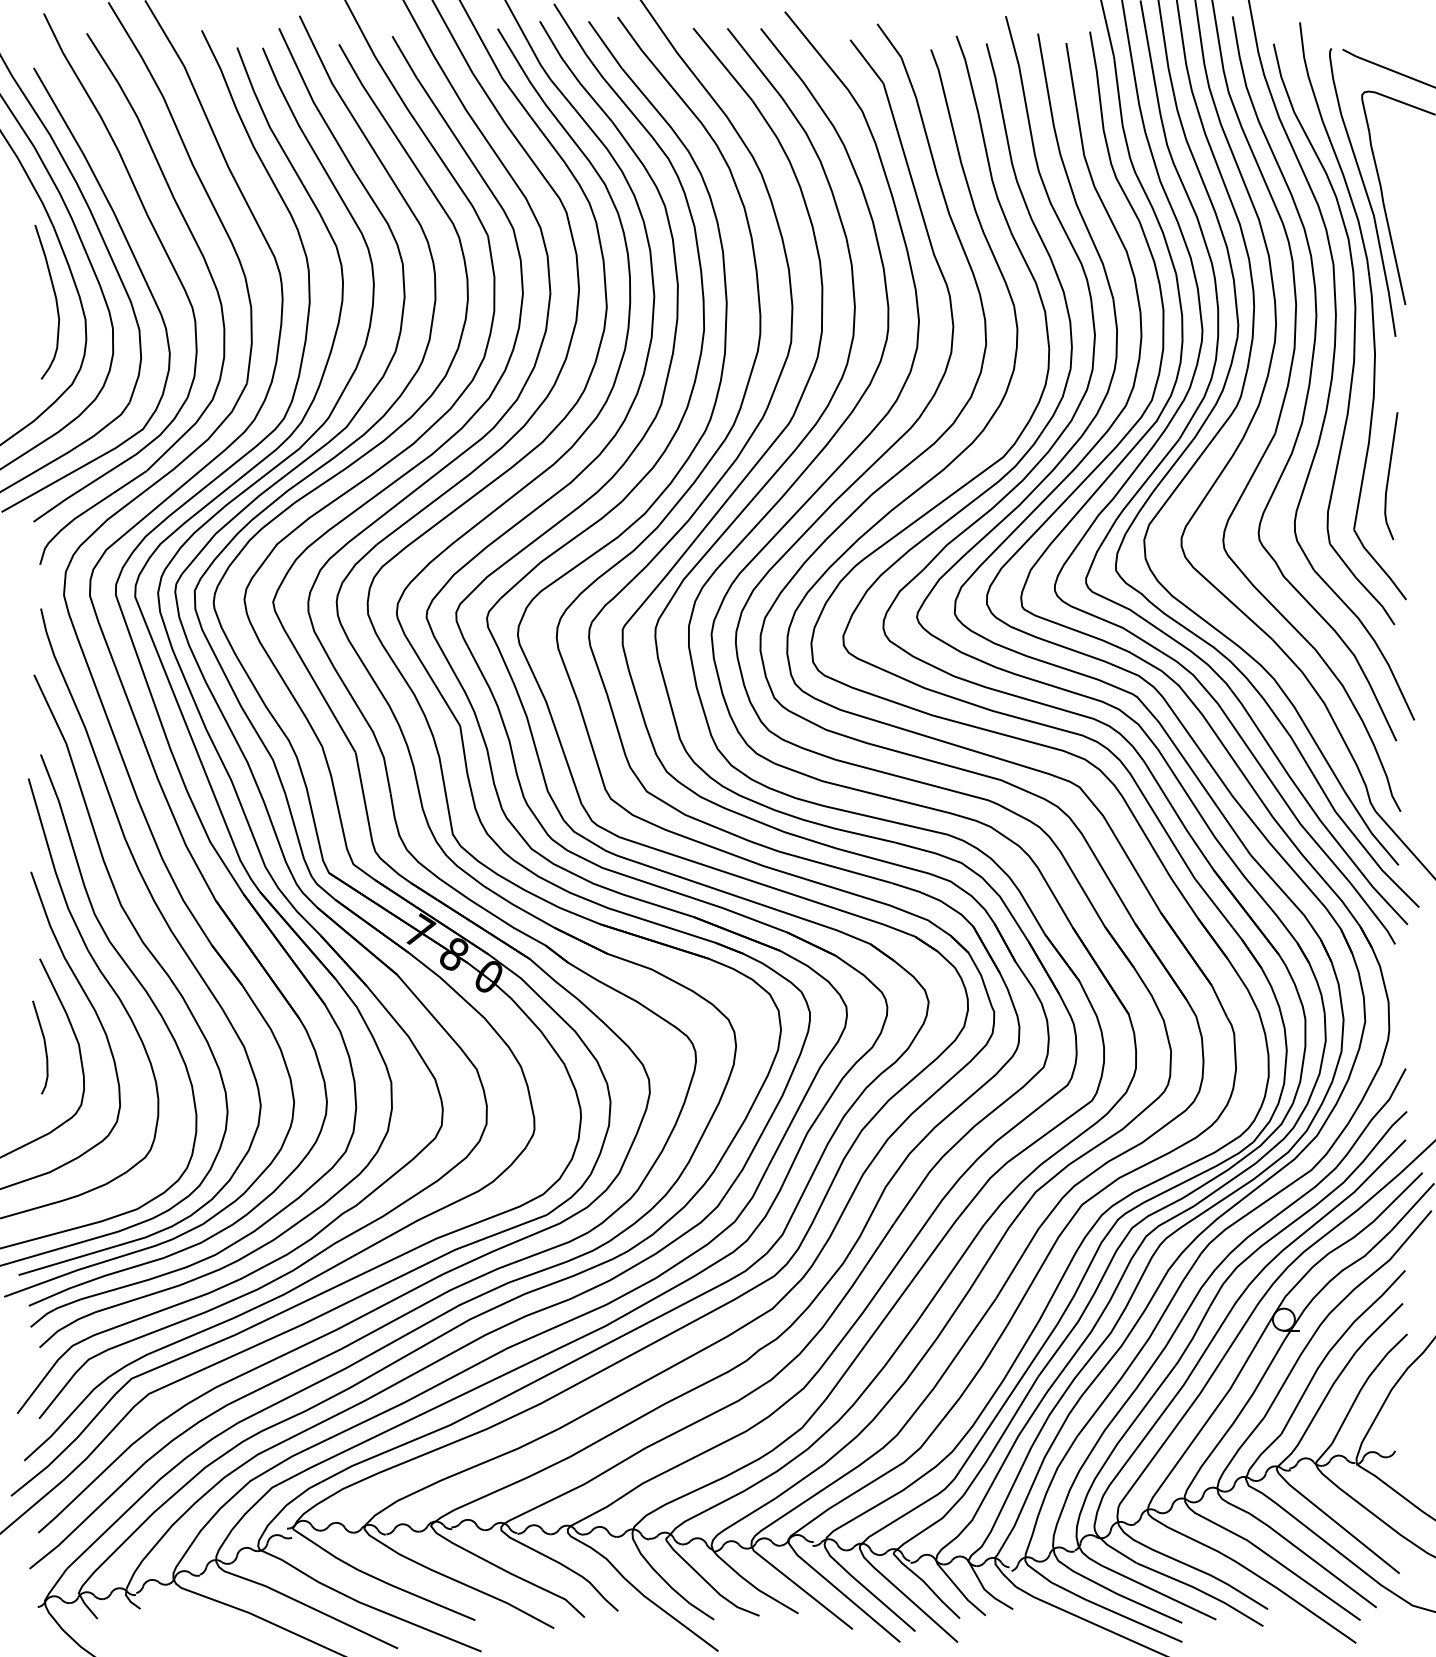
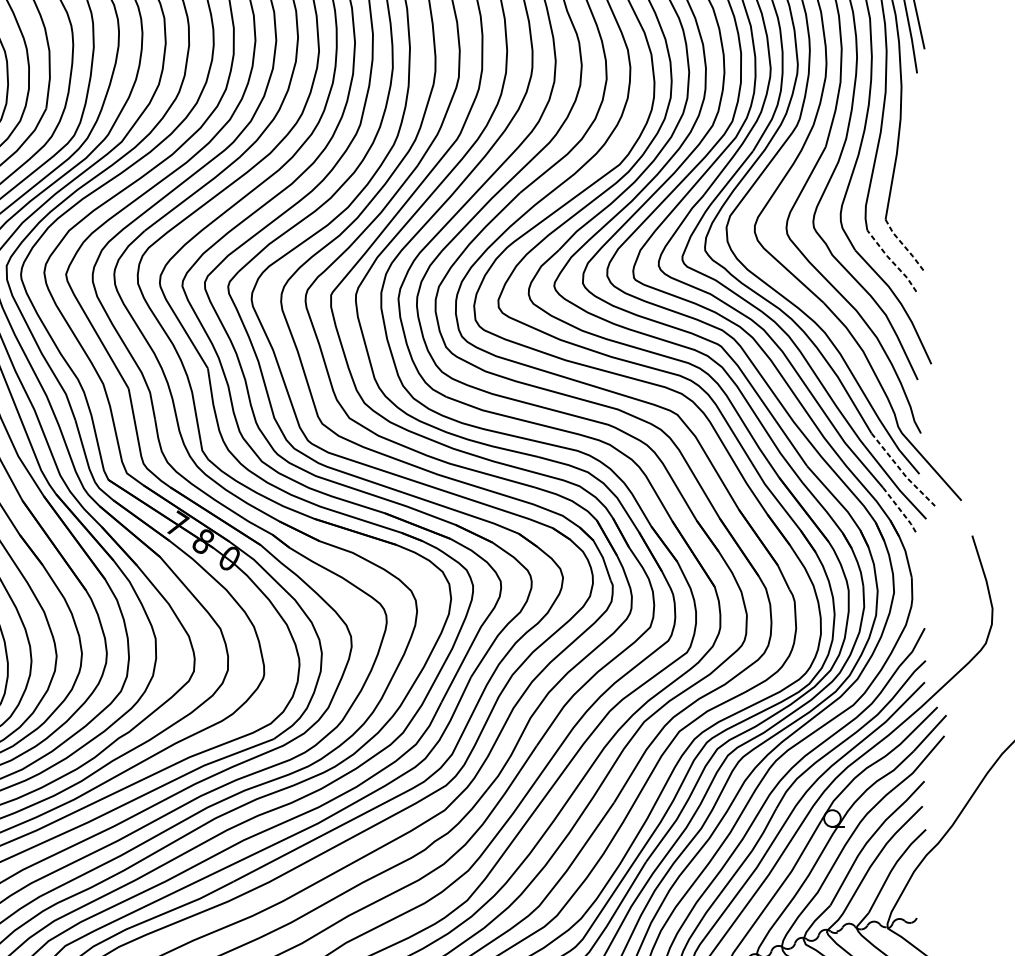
line: (1389, 476) -> (912, 179), removed
line: (1379, 565) -> (904, 246), solid -> dashed
line: (1362, 584) -> (892, 261), solid -> dashed
line: (1375, 862) -> (901, 471), solid -> dashed
line: (1374, 913) -> (901, 510), solid -> dashed

